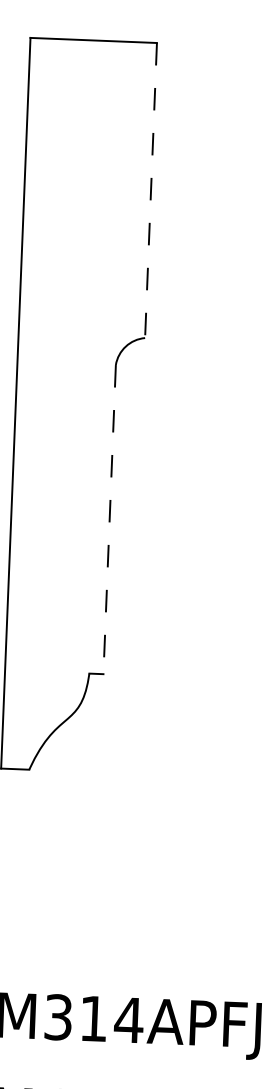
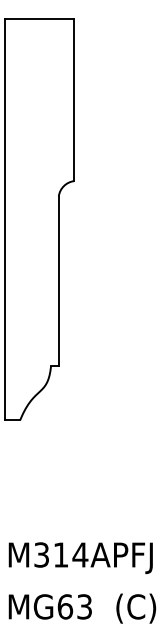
line: (151, 191) -> (74, 100), dashed -> solid
line: (109, 519) -> (58, 281), dashed -> solid

